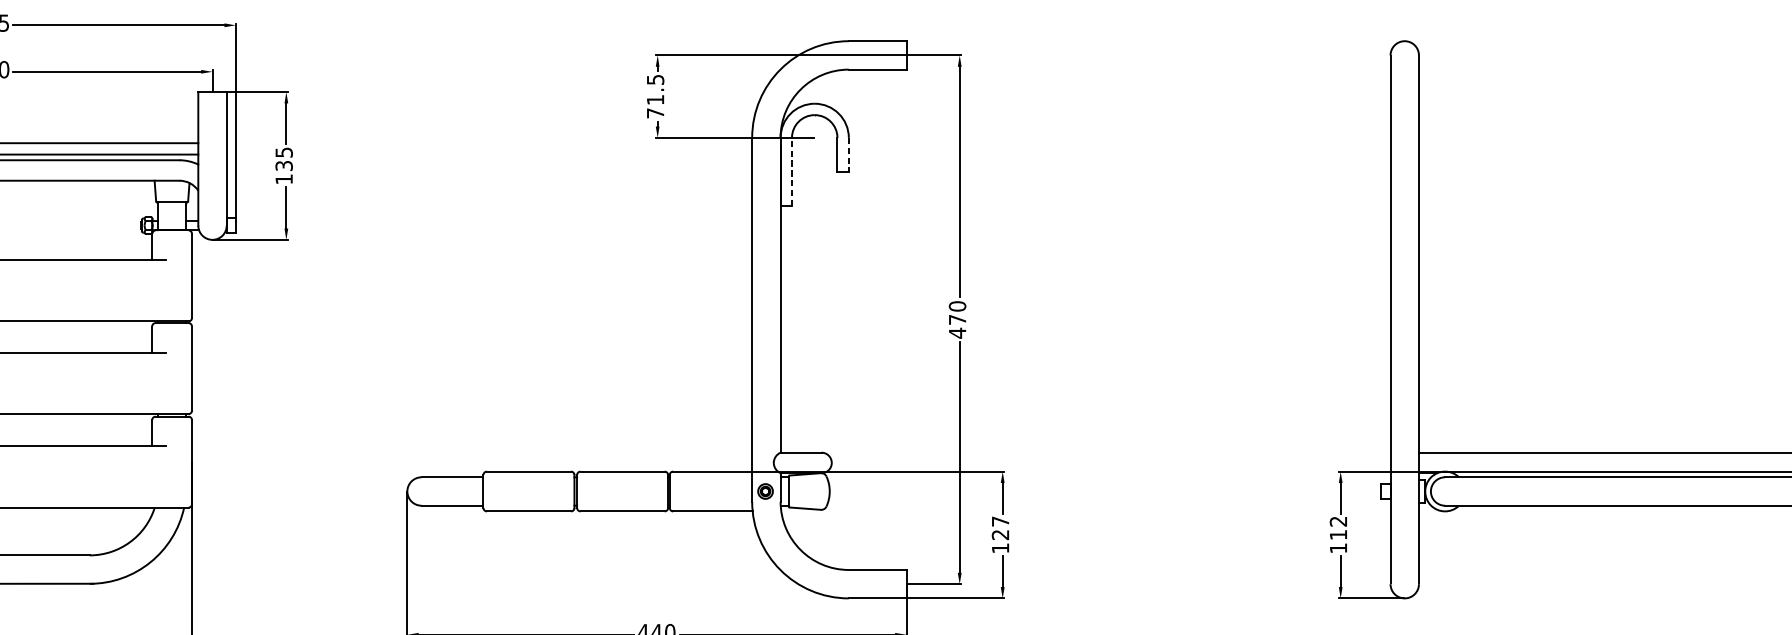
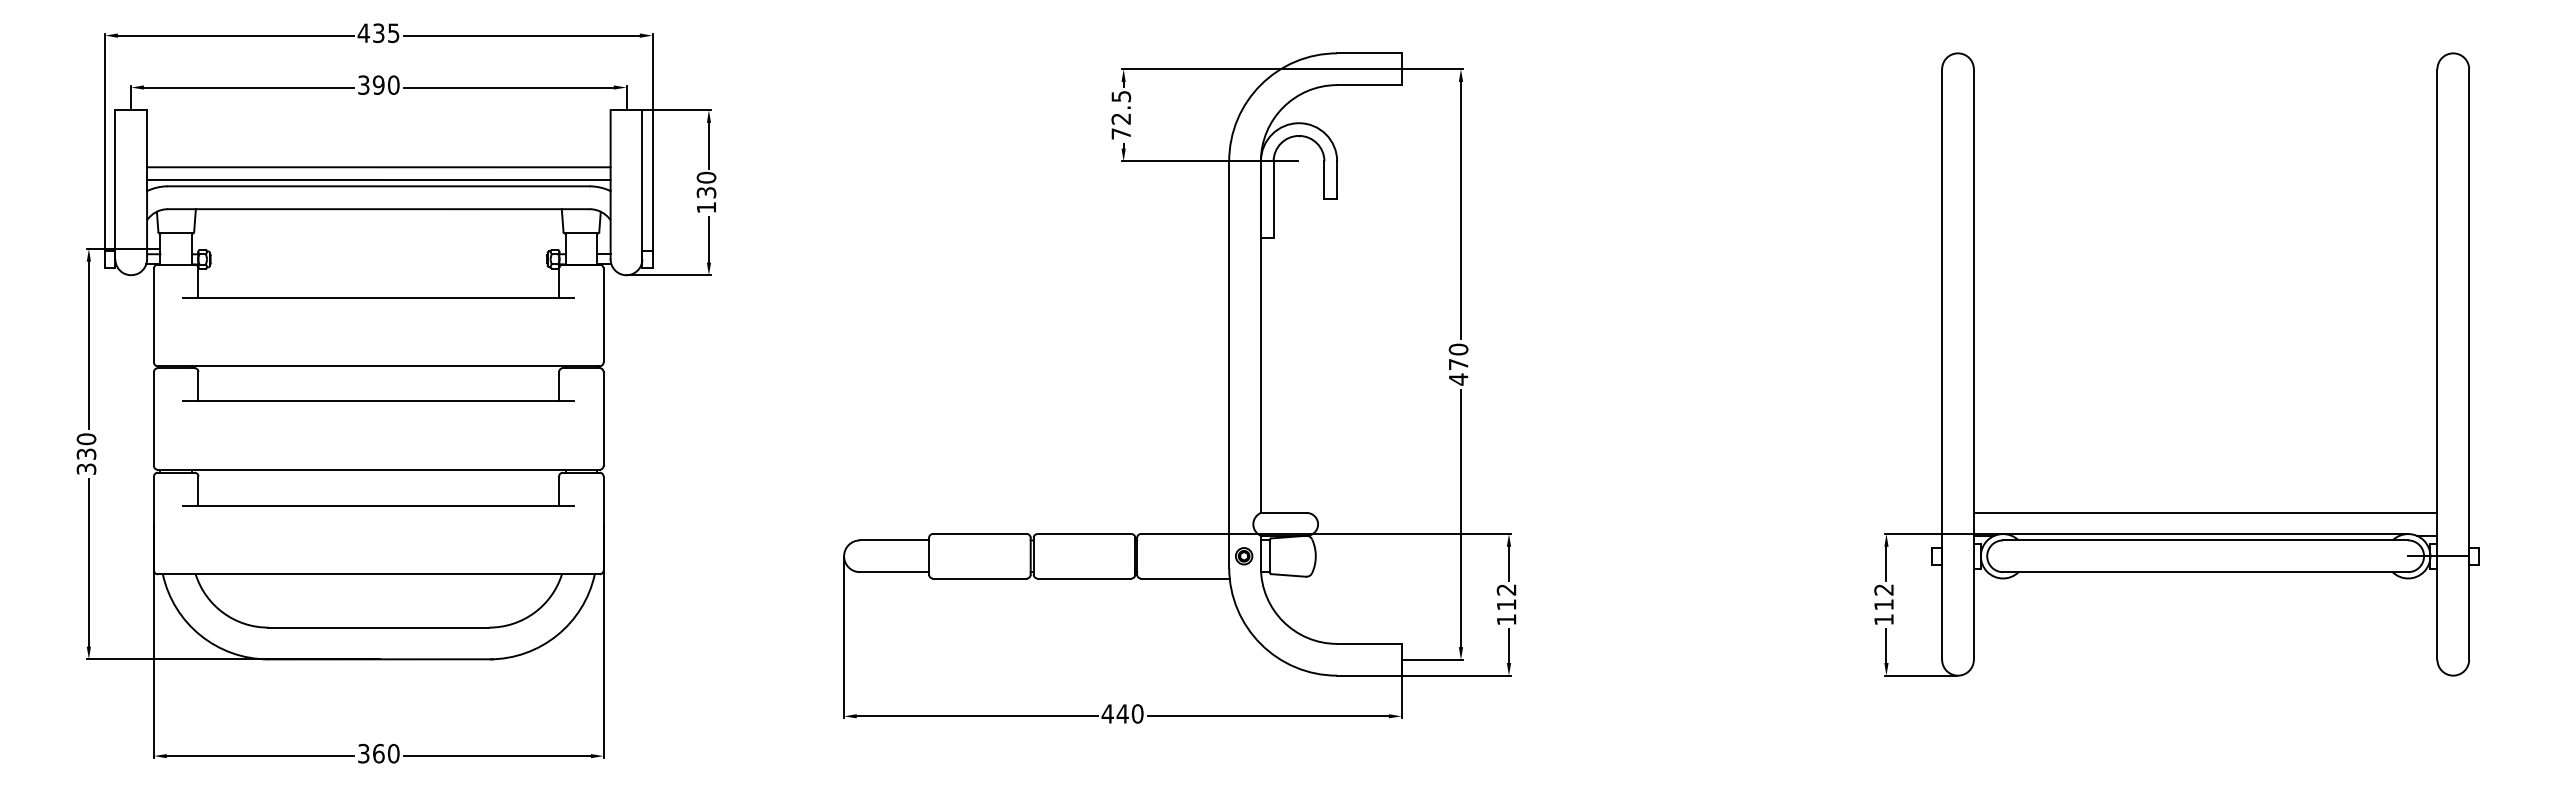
text: (654, 99) -> (1120, 118), 71.5 -> 72.5
text: (284, 152) -> (706, 177), 135 -> 130
line: (849, 155) -> (1337, 180), dashed -> solid
line: (791, 171) -> (1273, 198), dashed -> solid
text: (1000, 528) -> (1506, 597), 127 -> 112

